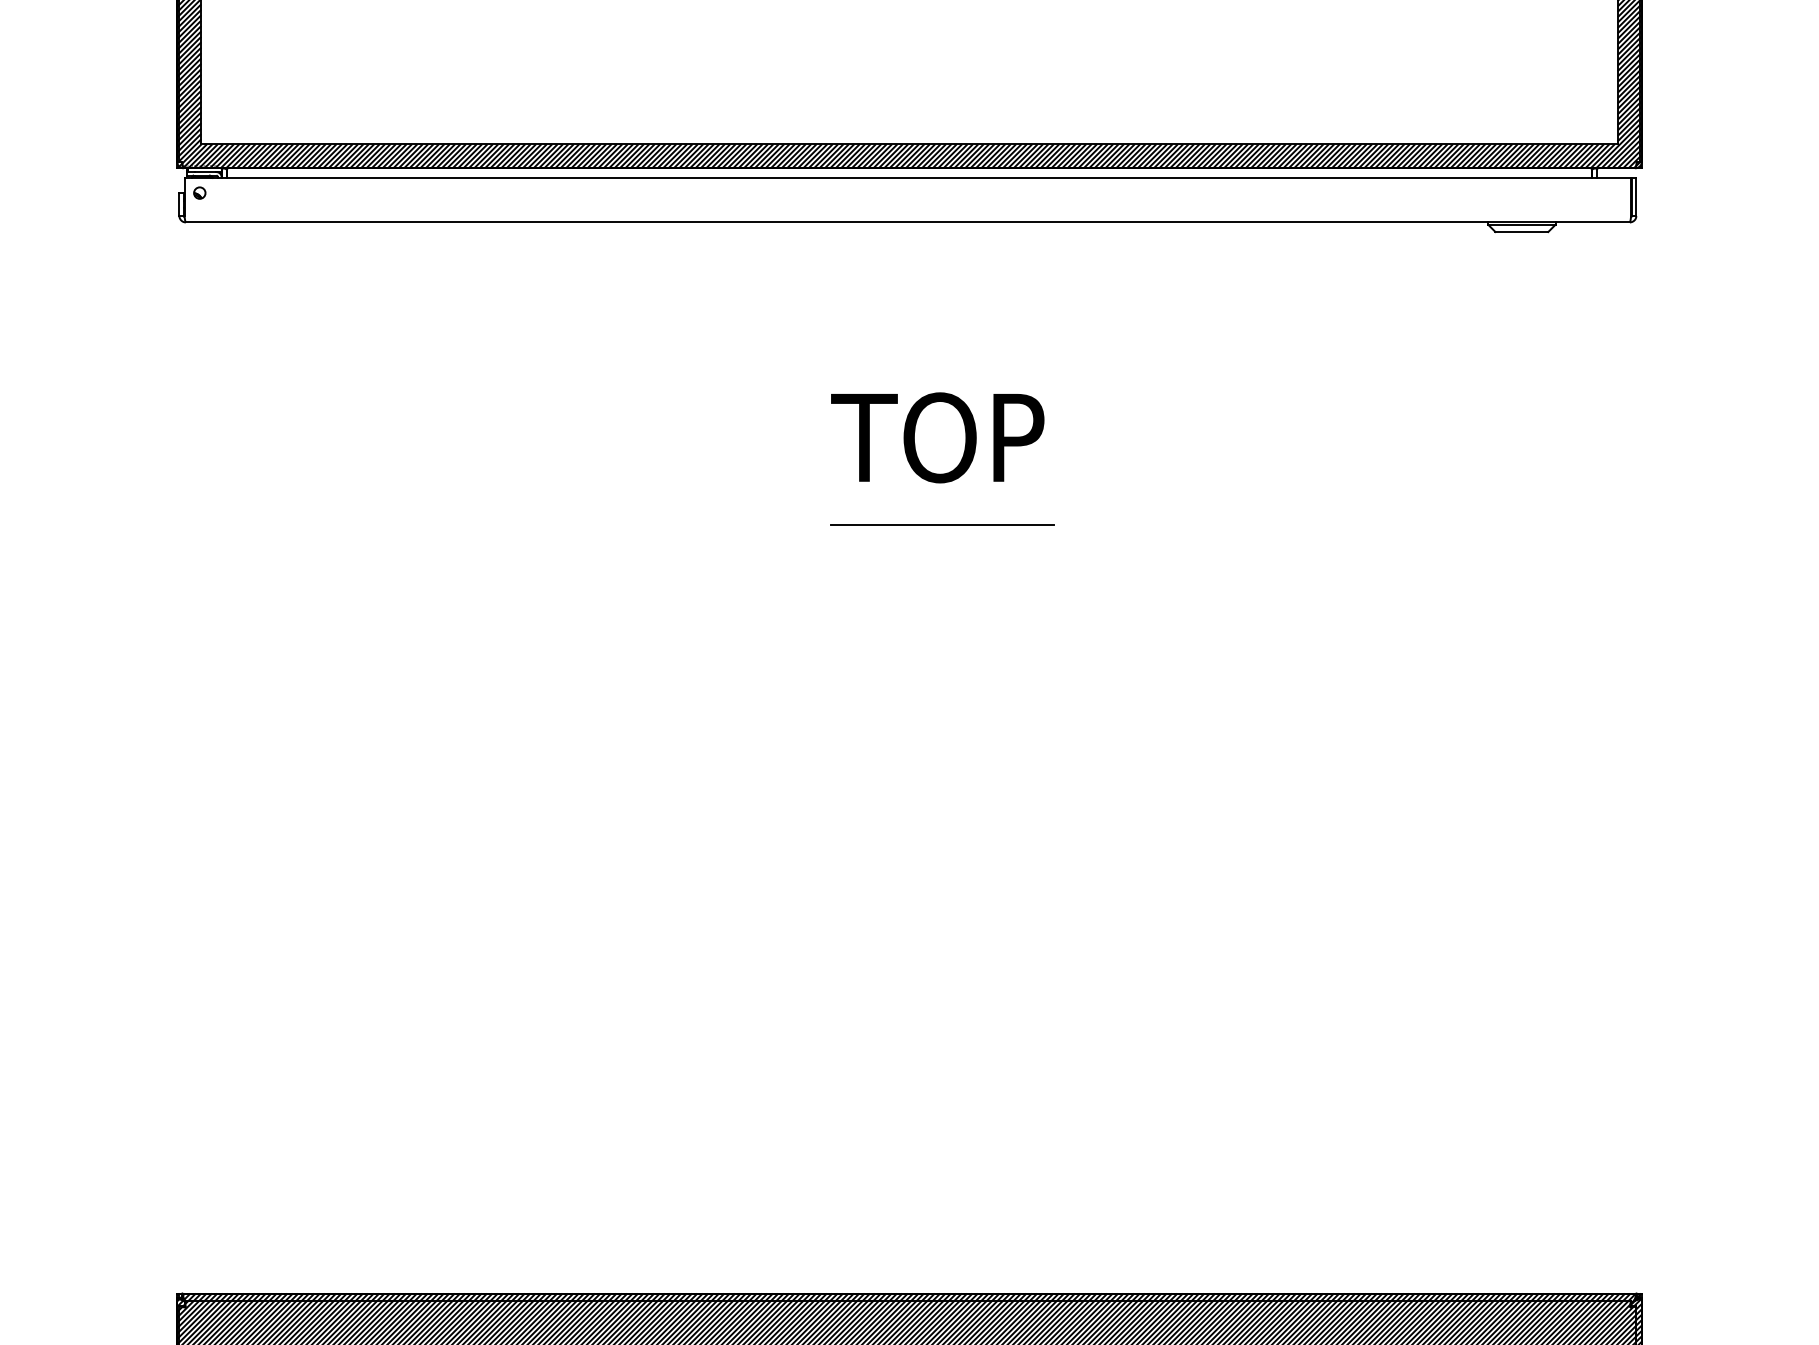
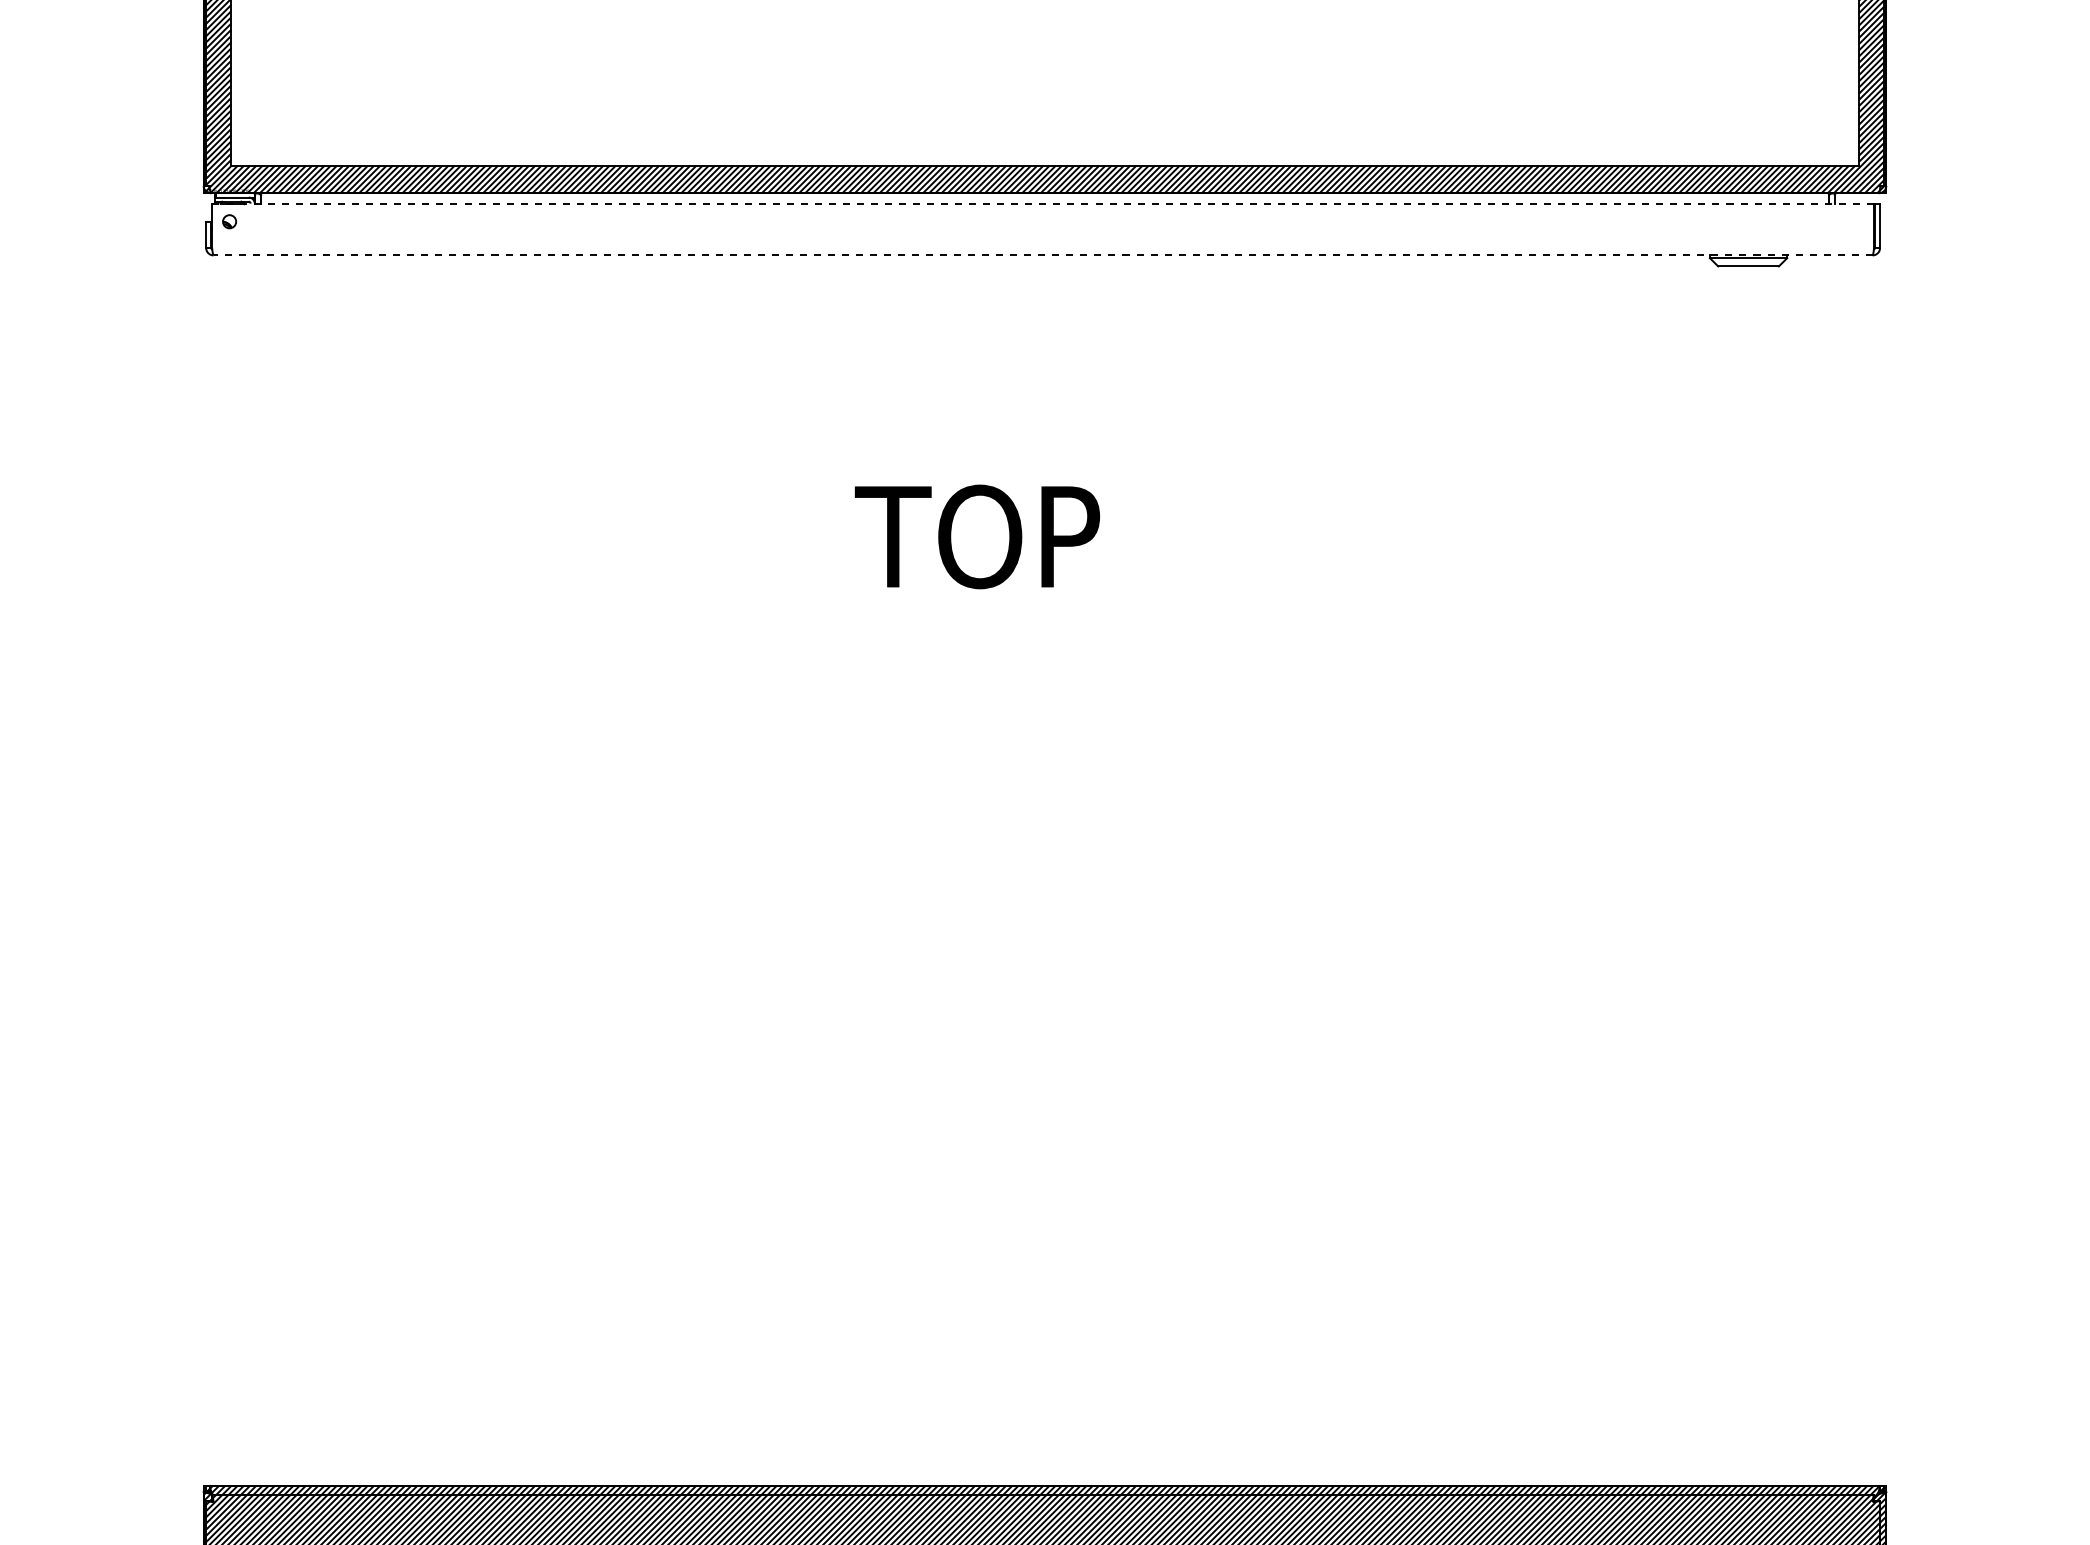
line: (908, 178) -> (1043, 204), solid -> dashed
line: (908, 222) -> (1043, 255), solid -> dashed
text: (937, 437) -> (977, 536), moved
line: (943, 524) -> (1083, 602), removed

